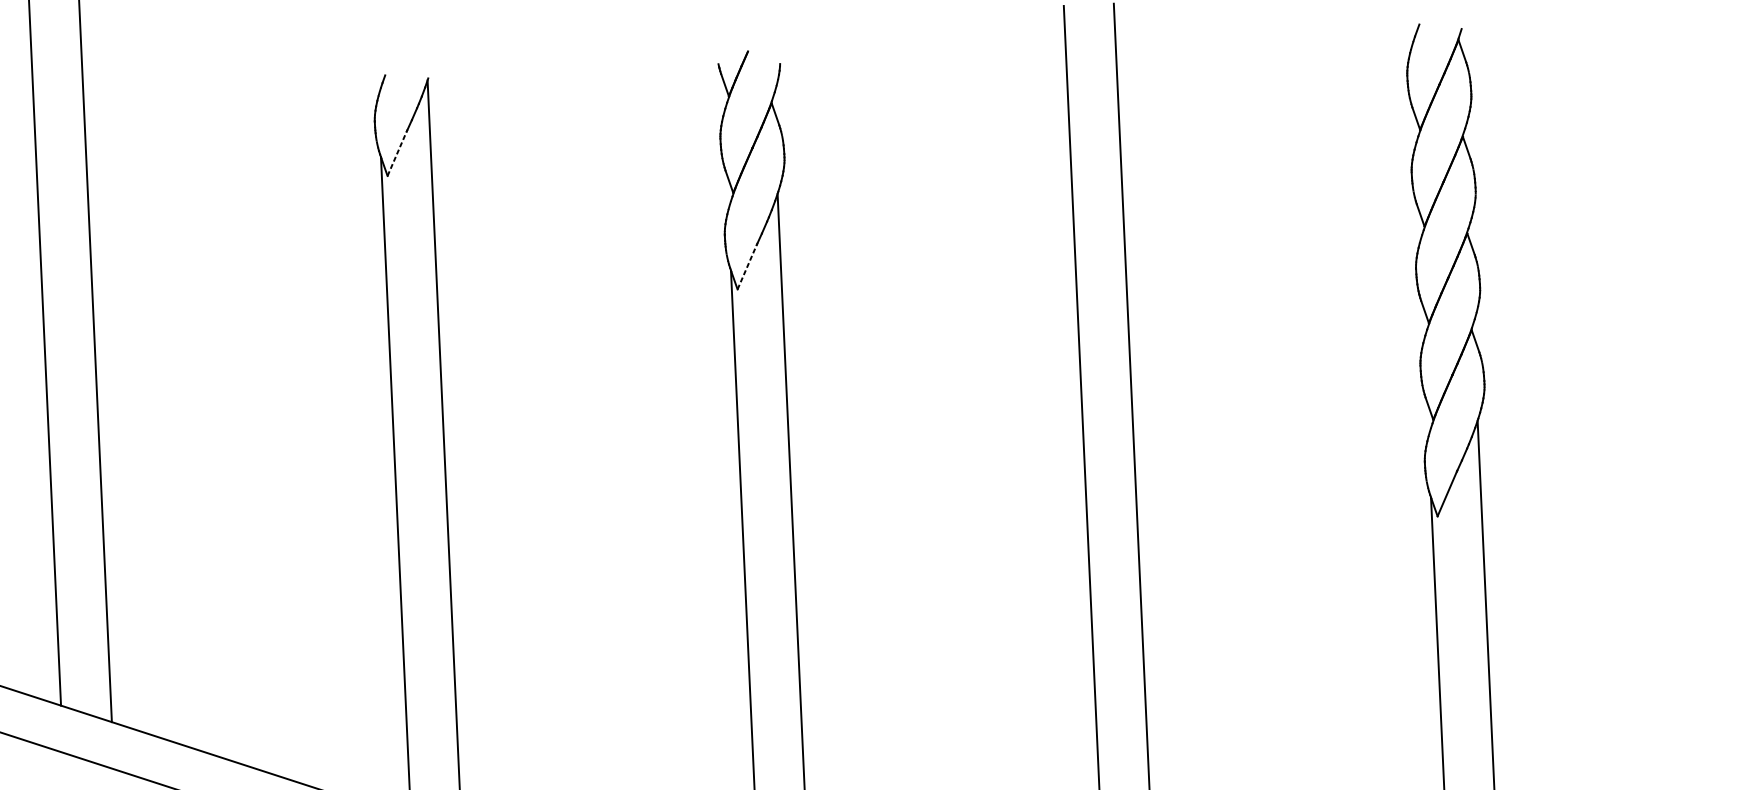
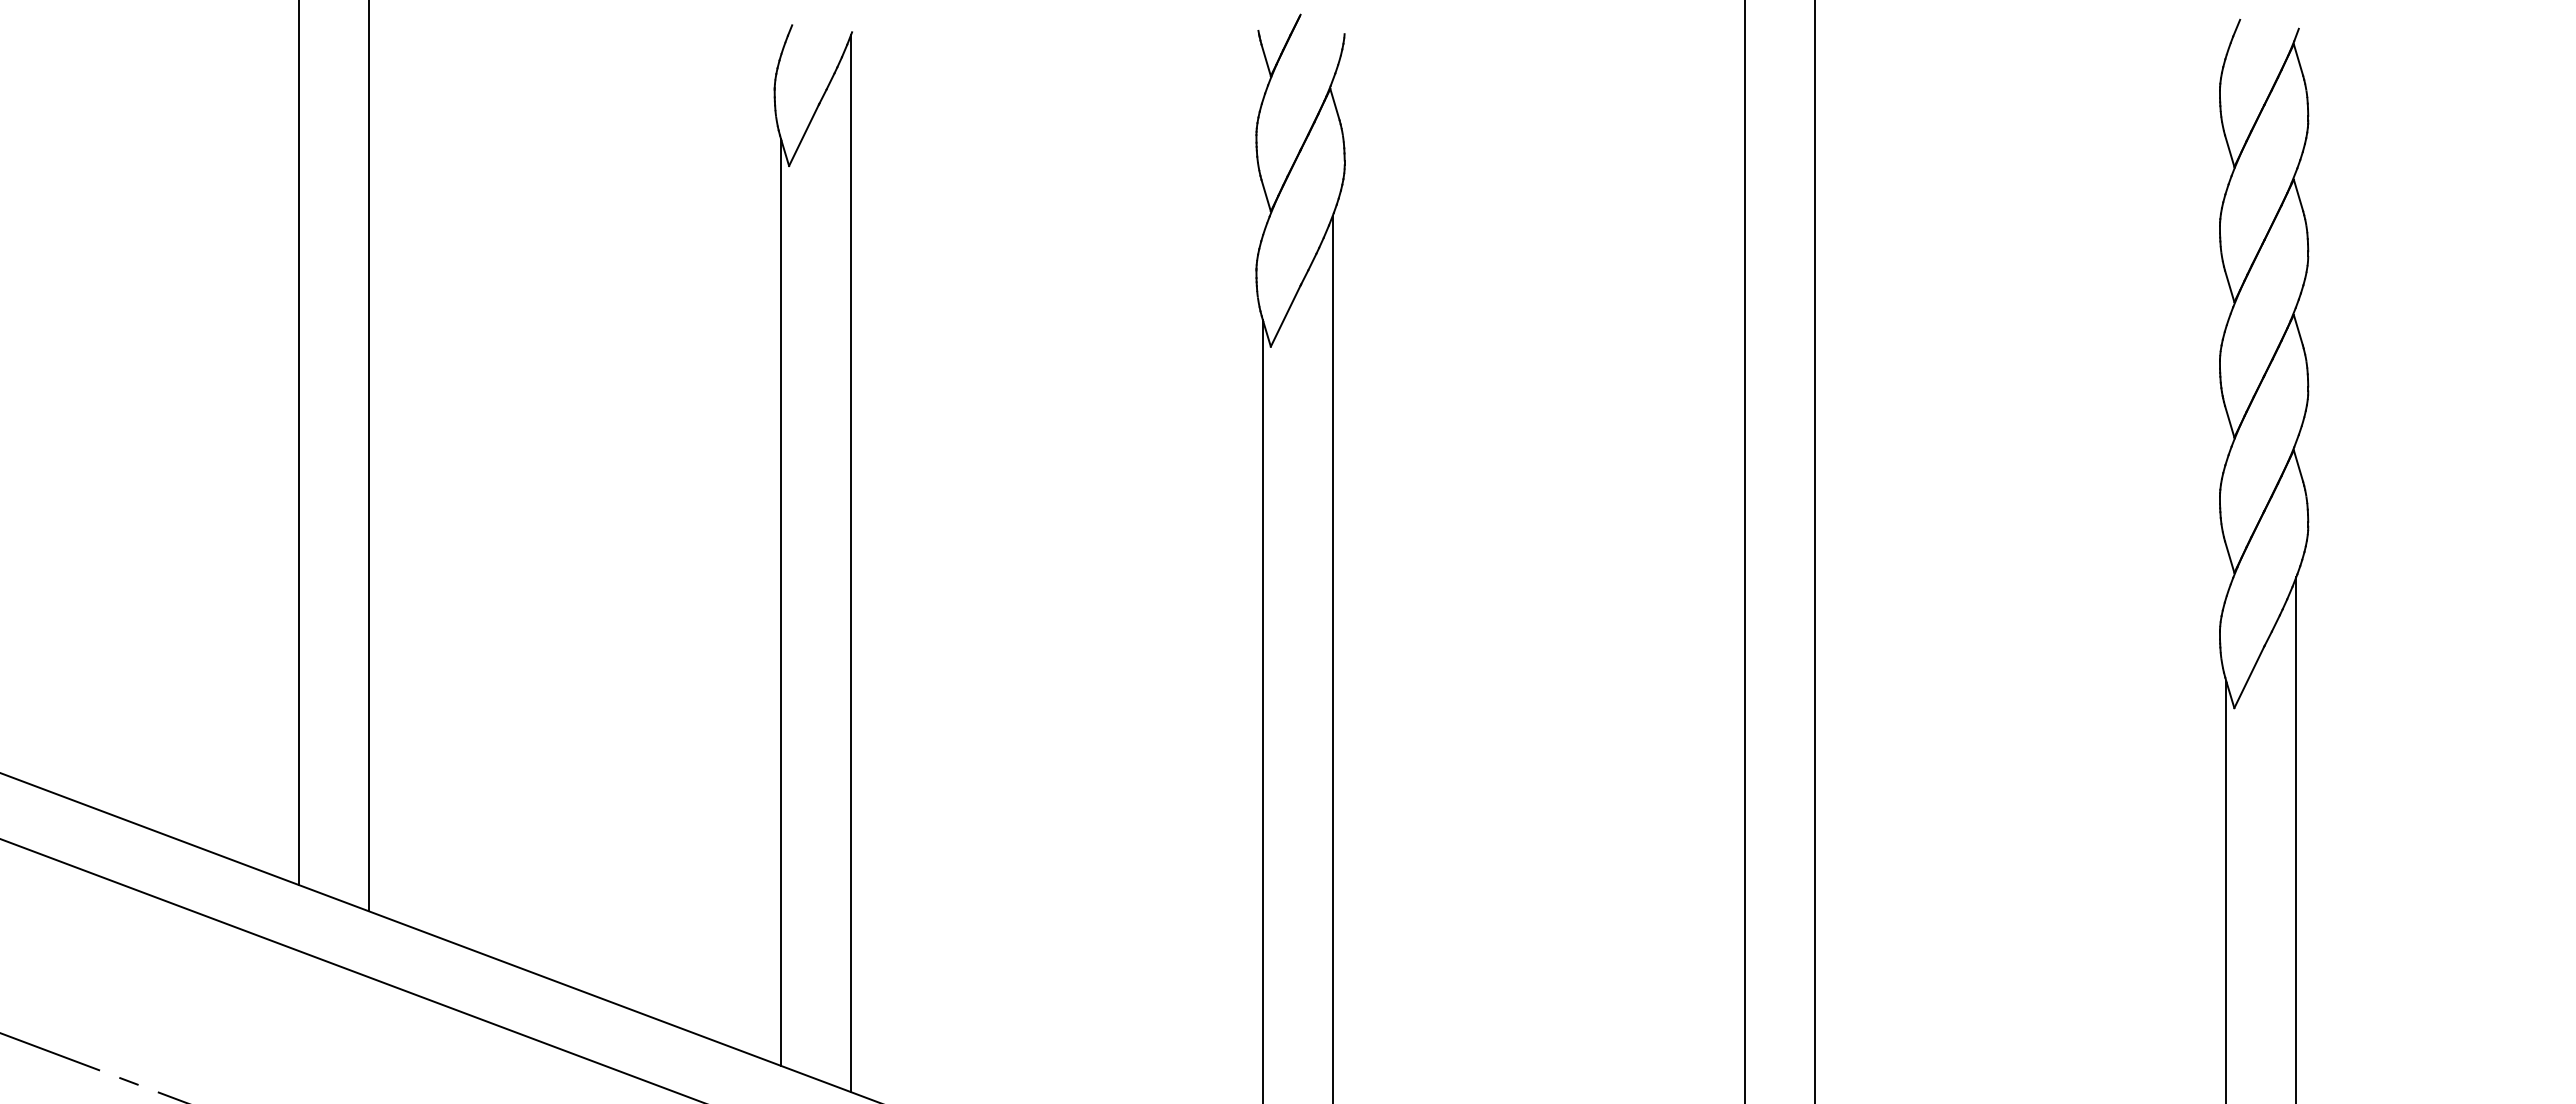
line: (397, 152) -> (804, 134), dashed -> solid
line: (747, 267) -> (1285, 316), dashed -> solid

